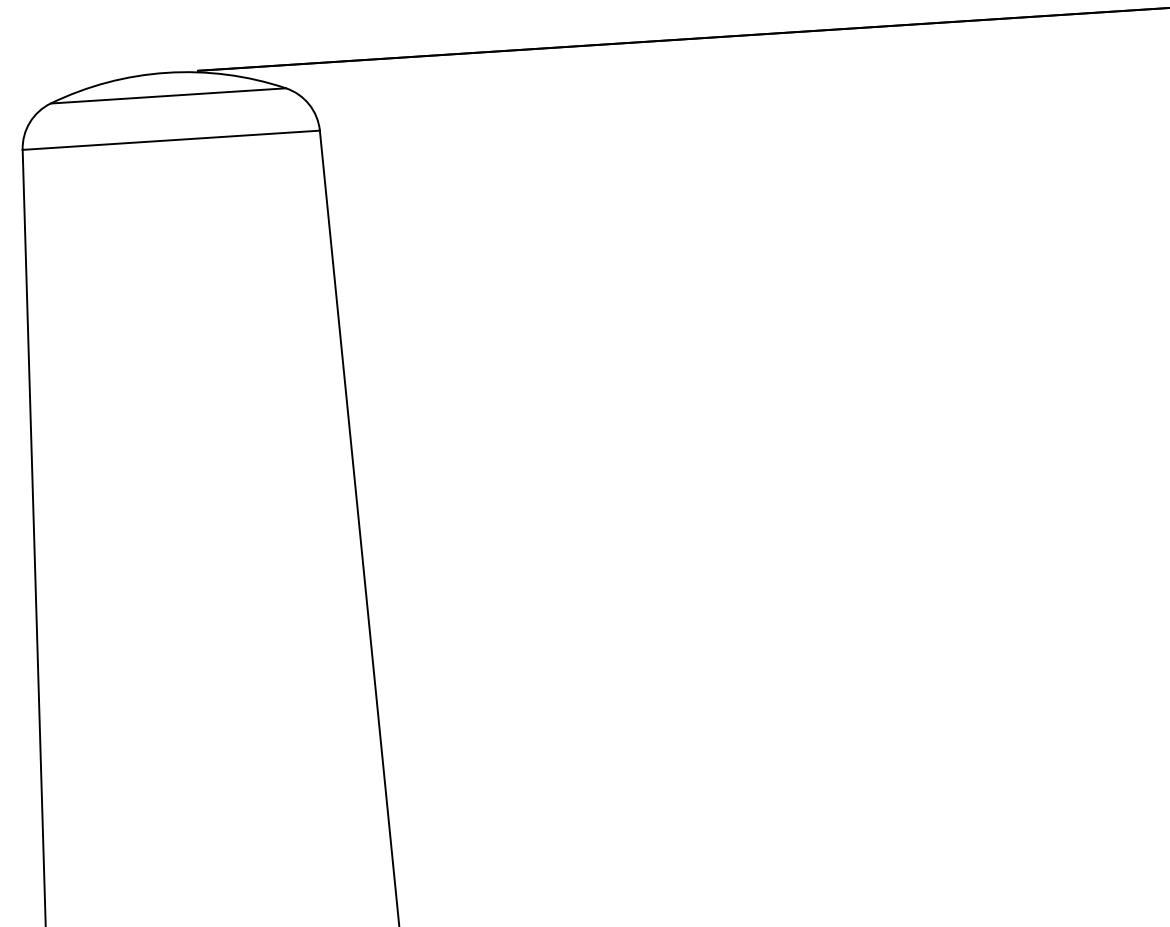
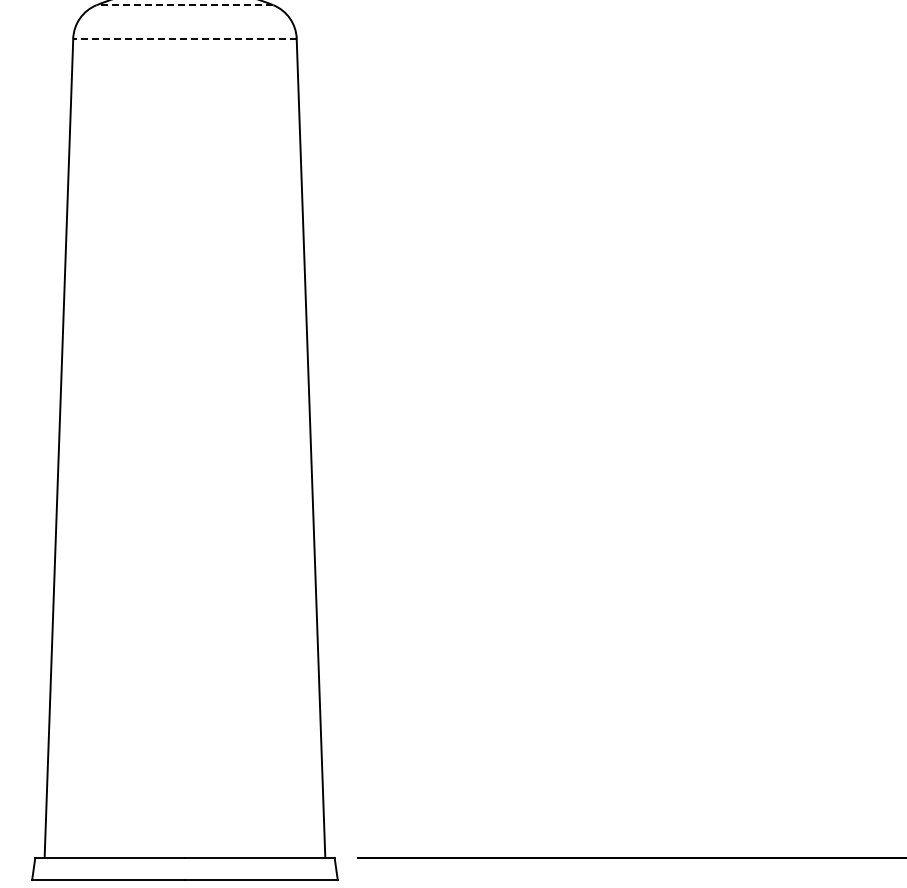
line: (167, 96) -> (184, 5), solid -> dashed
line: (170, 140) -> (184, 38), solid -> dashed

